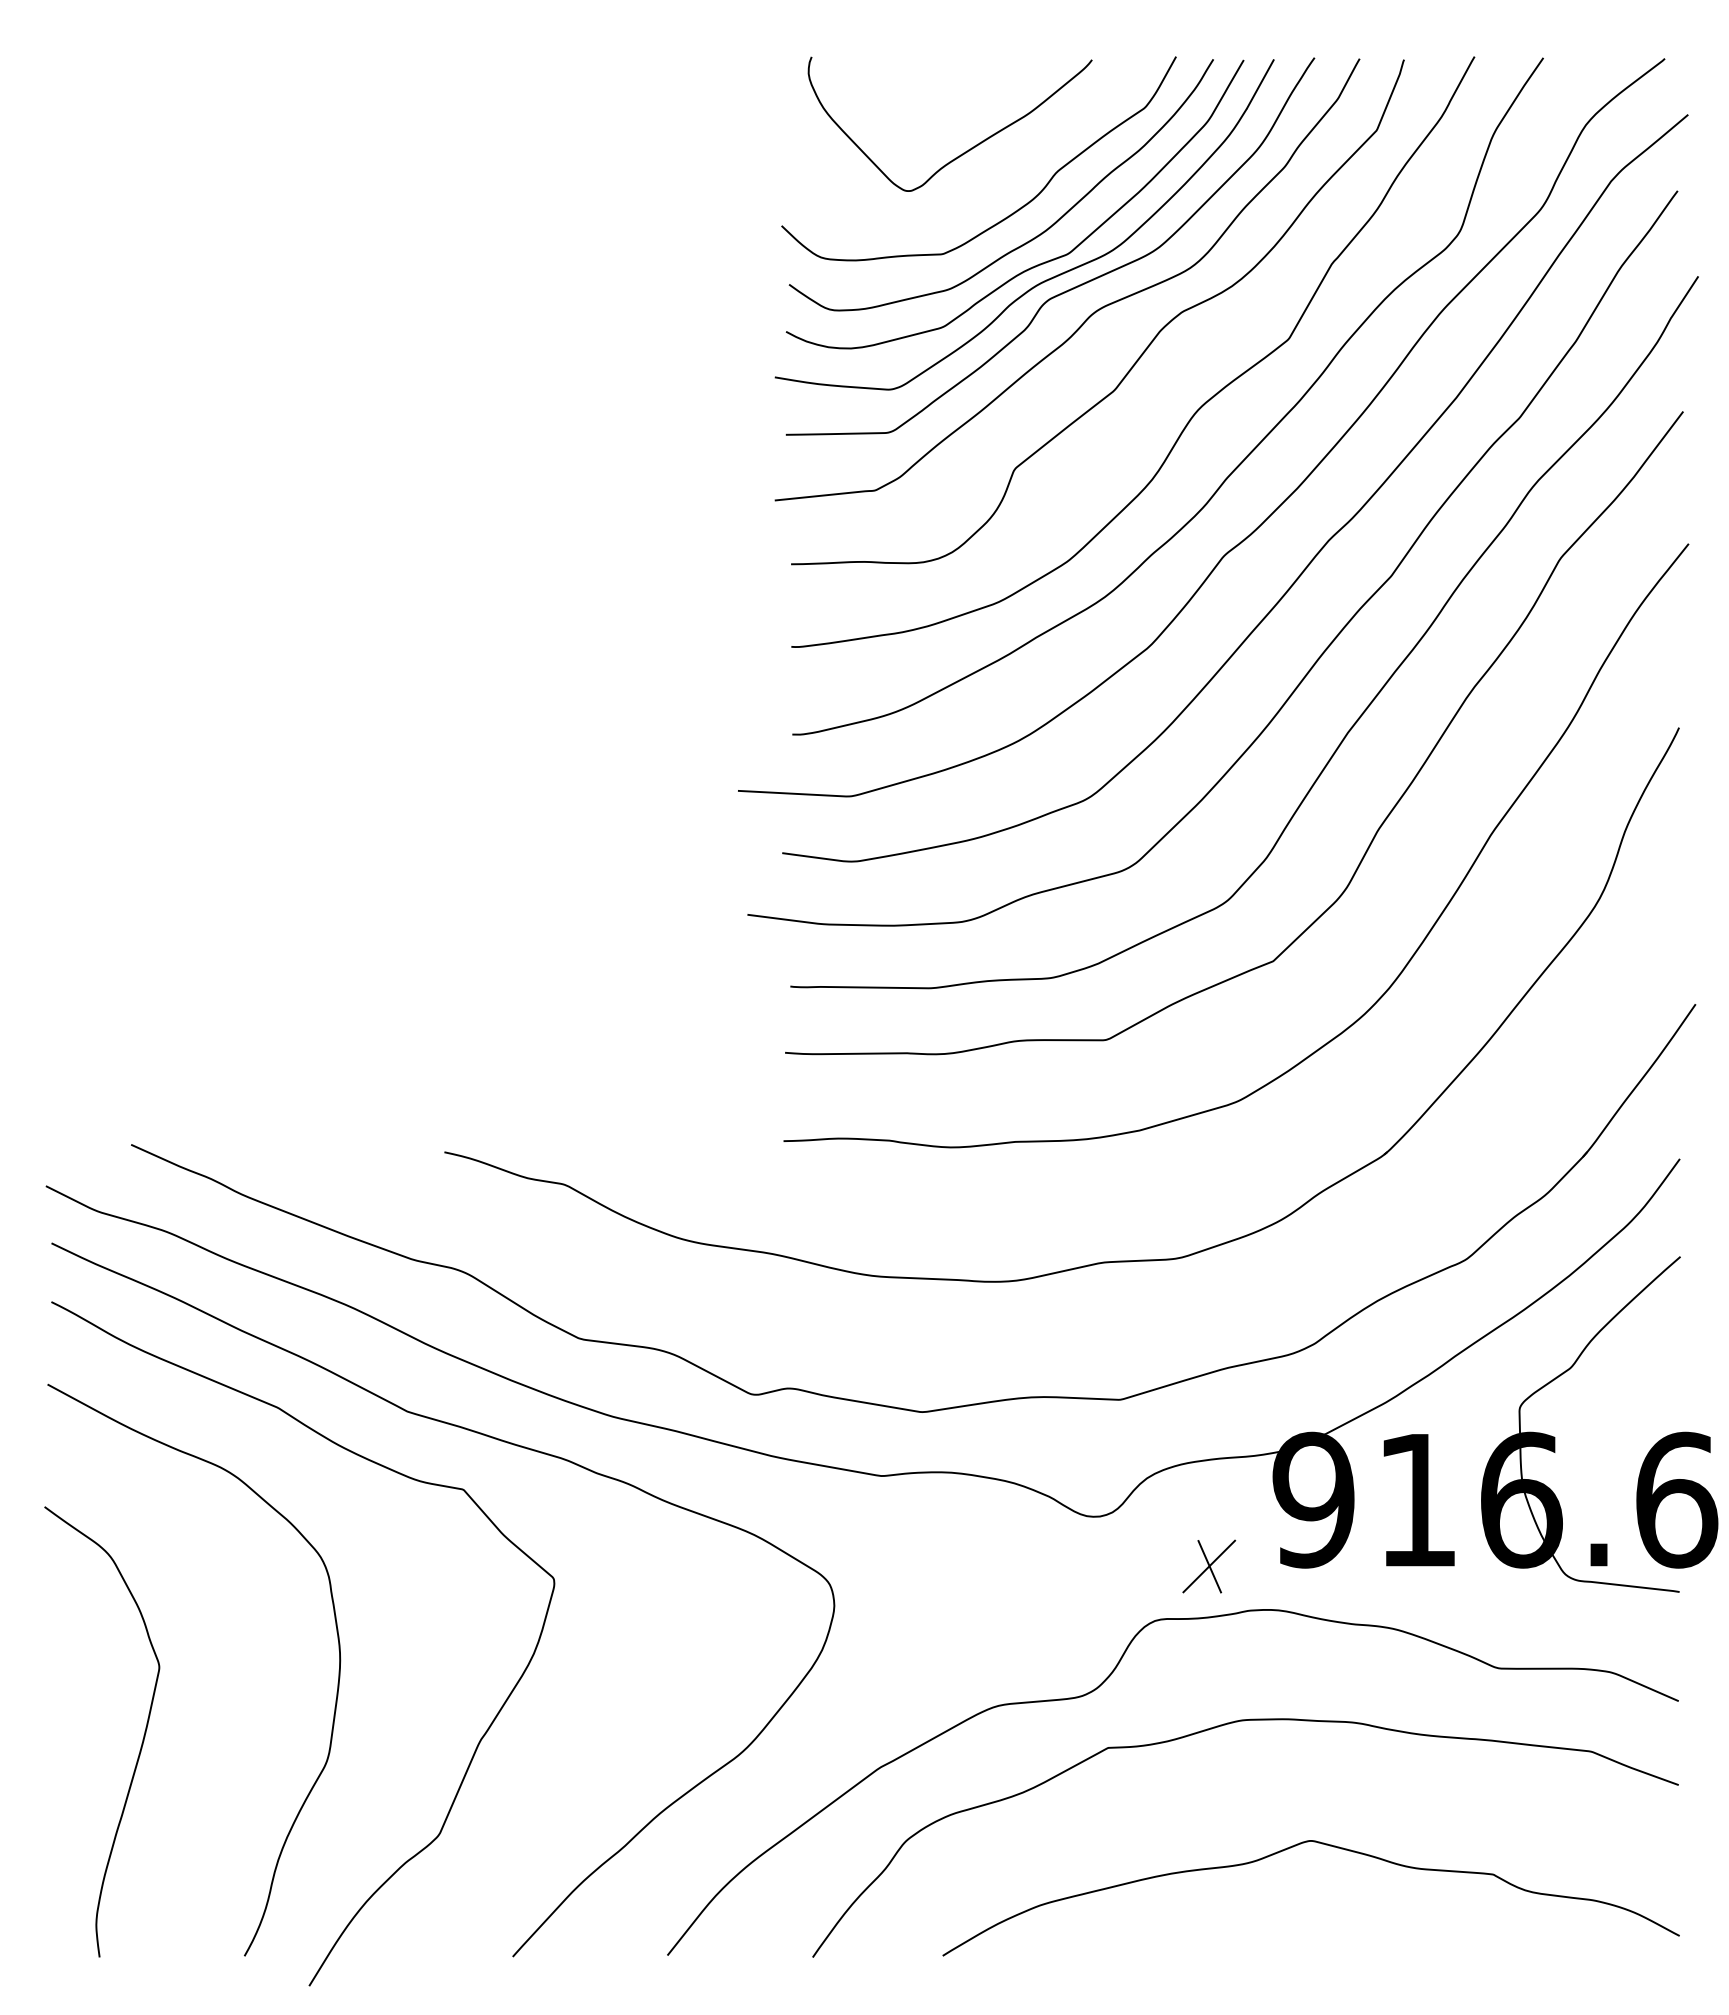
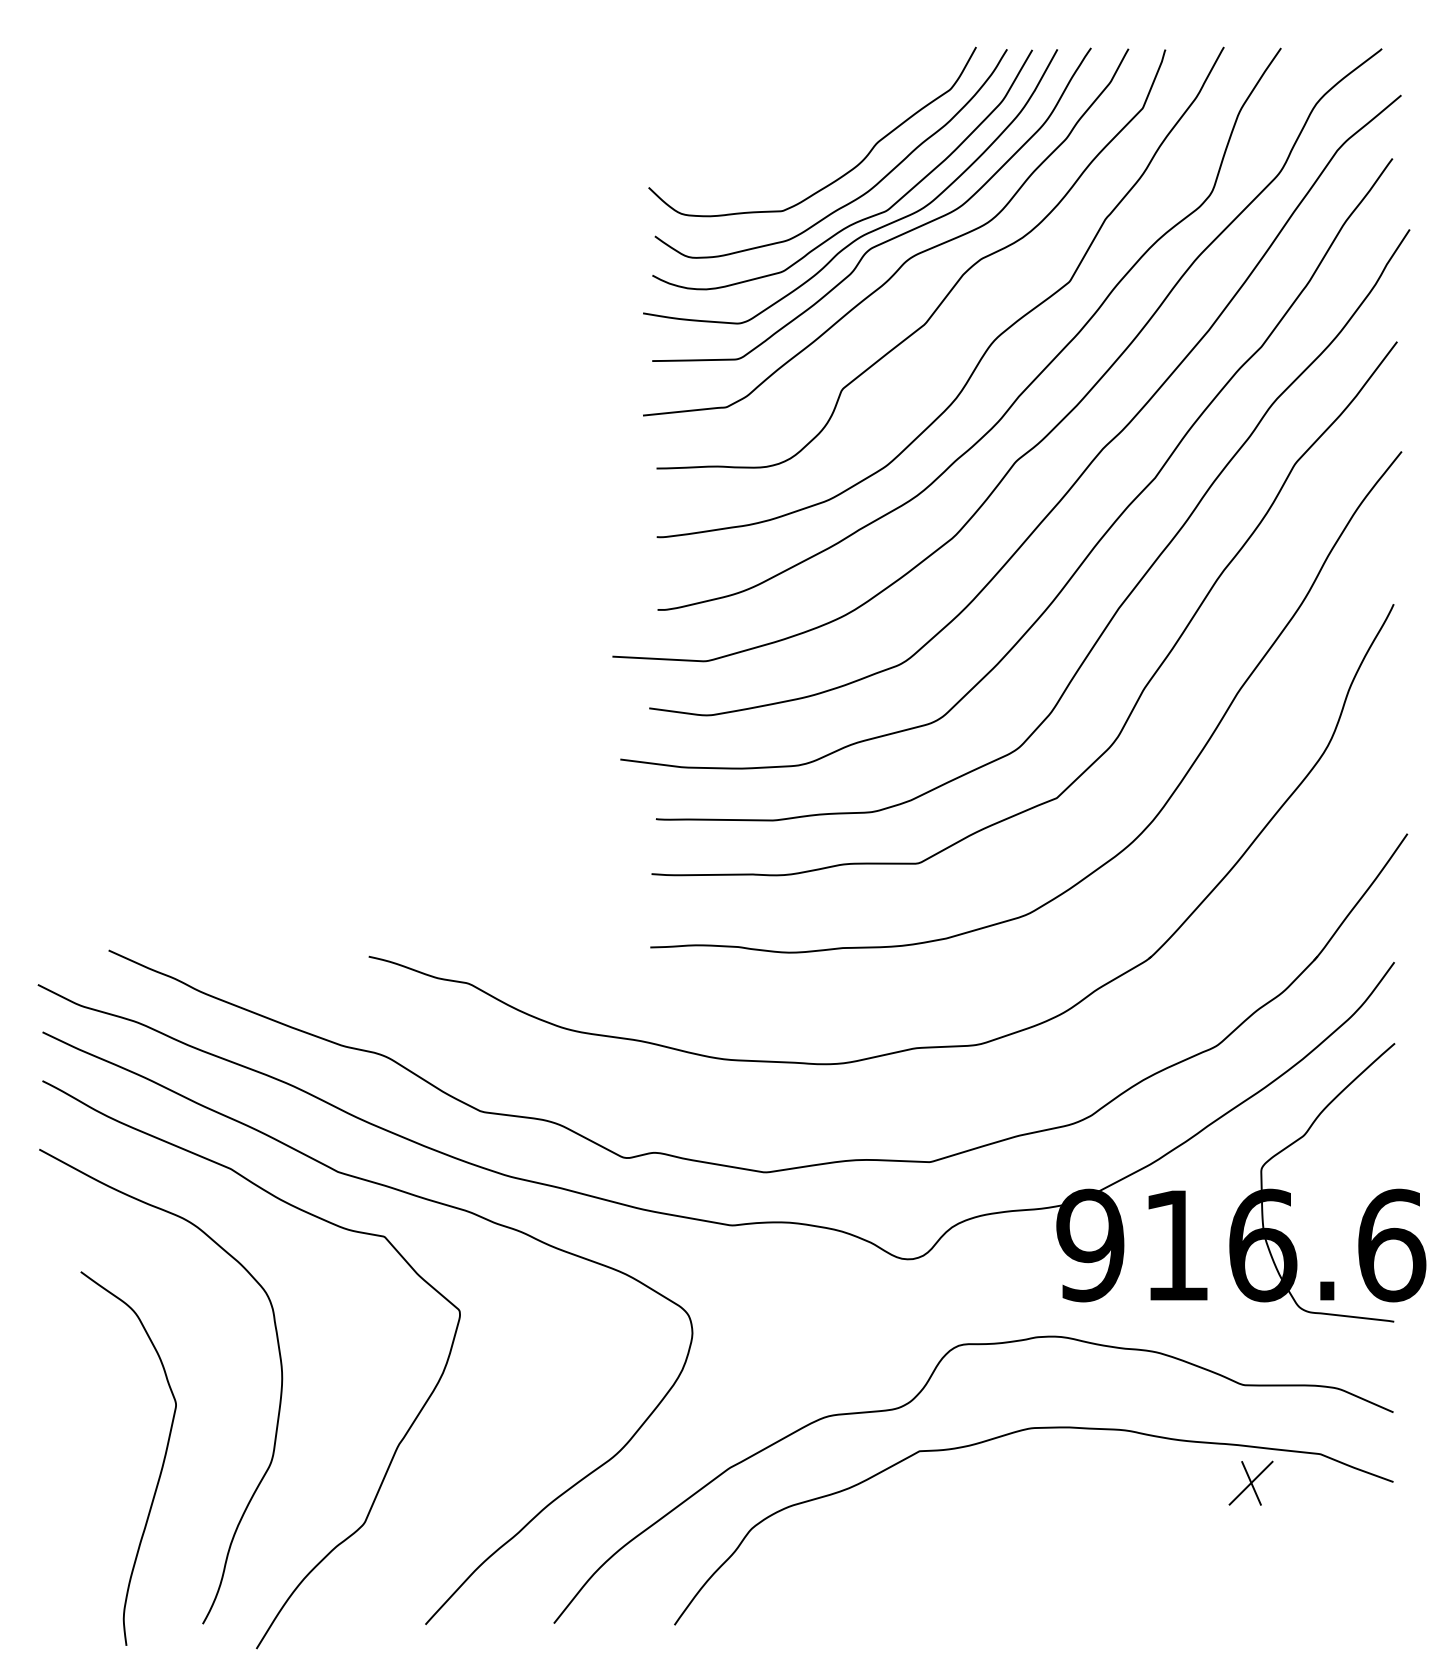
curve: (966, 150) -> (802, 125), removed
part: (1209, 1566) -> (1251, 1483), moved
curve: (142, 1739) -> (162, 1464), moved
curve: (1288, 1849) -> (1069, 1535), removed

